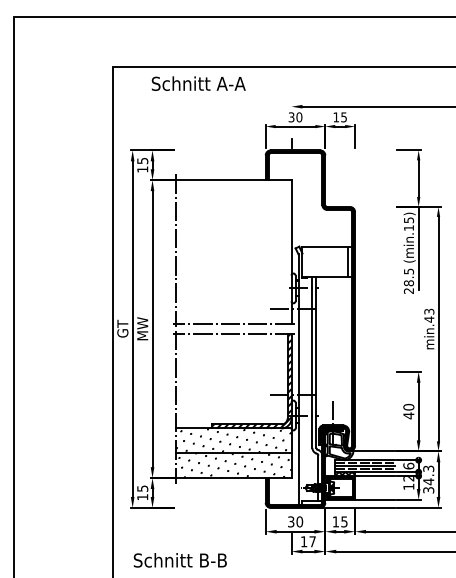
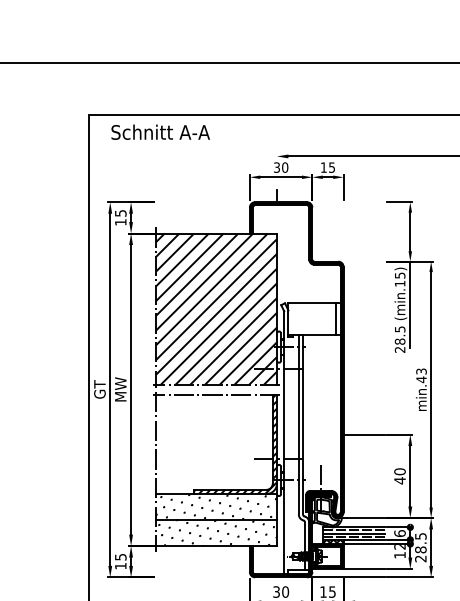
text: (198, 83) -> (160, 132), moved
hatch: (233, 252) -> (216, 309), added
line: (374, 371) -> (363, 434), added
text: (428, 479) -> (420, 547), 34.3 -> 28.5

